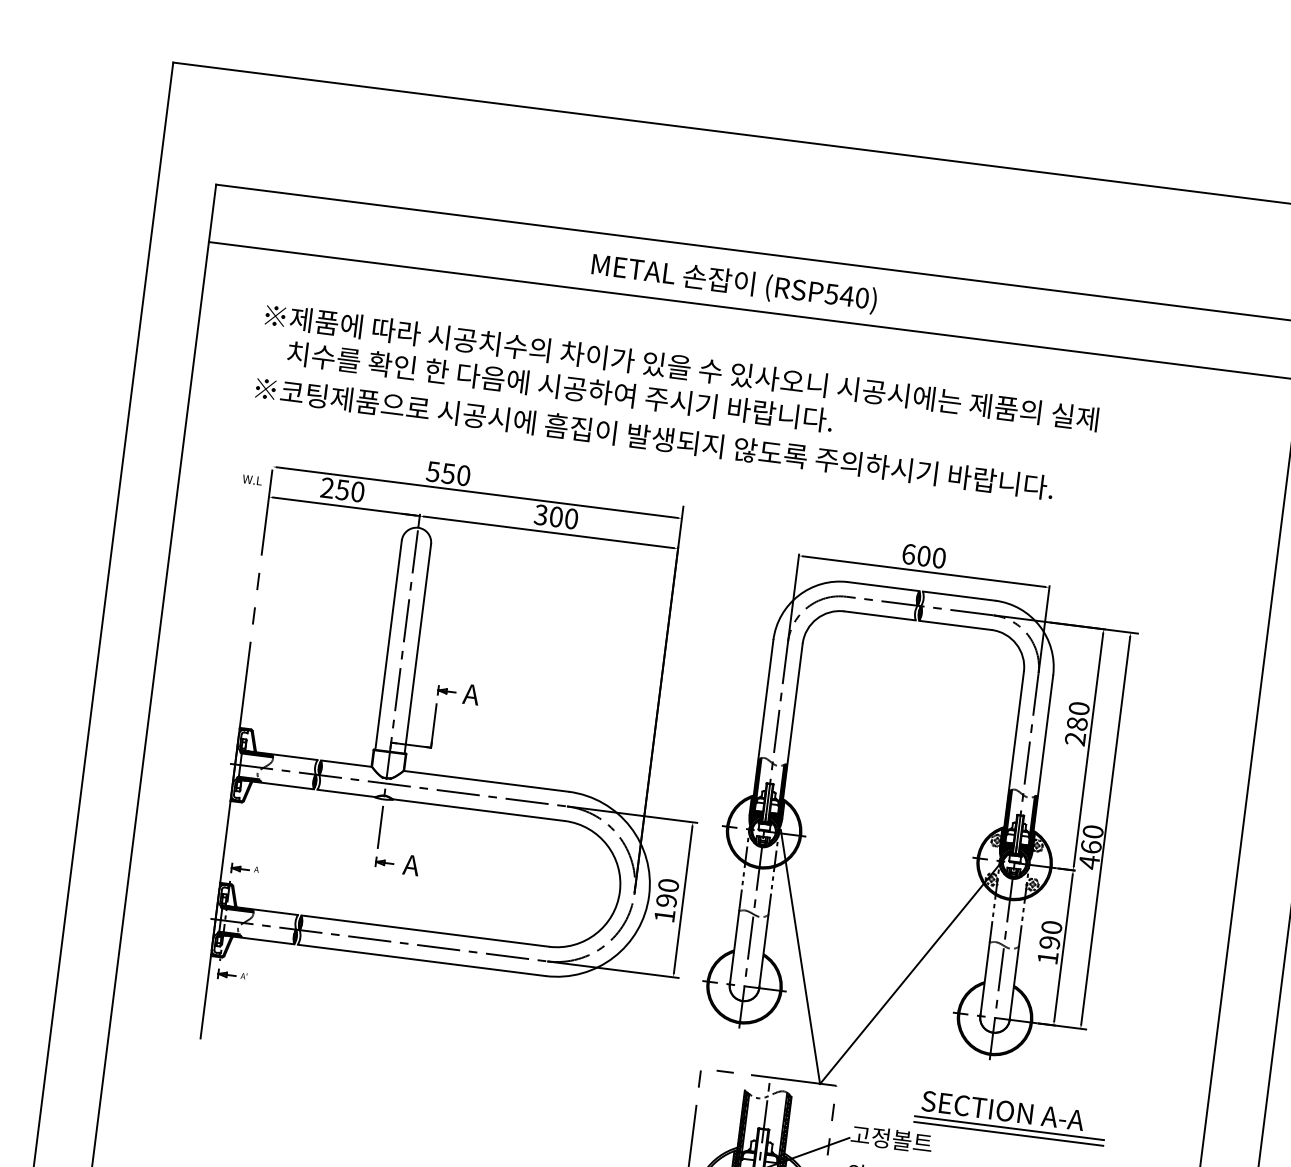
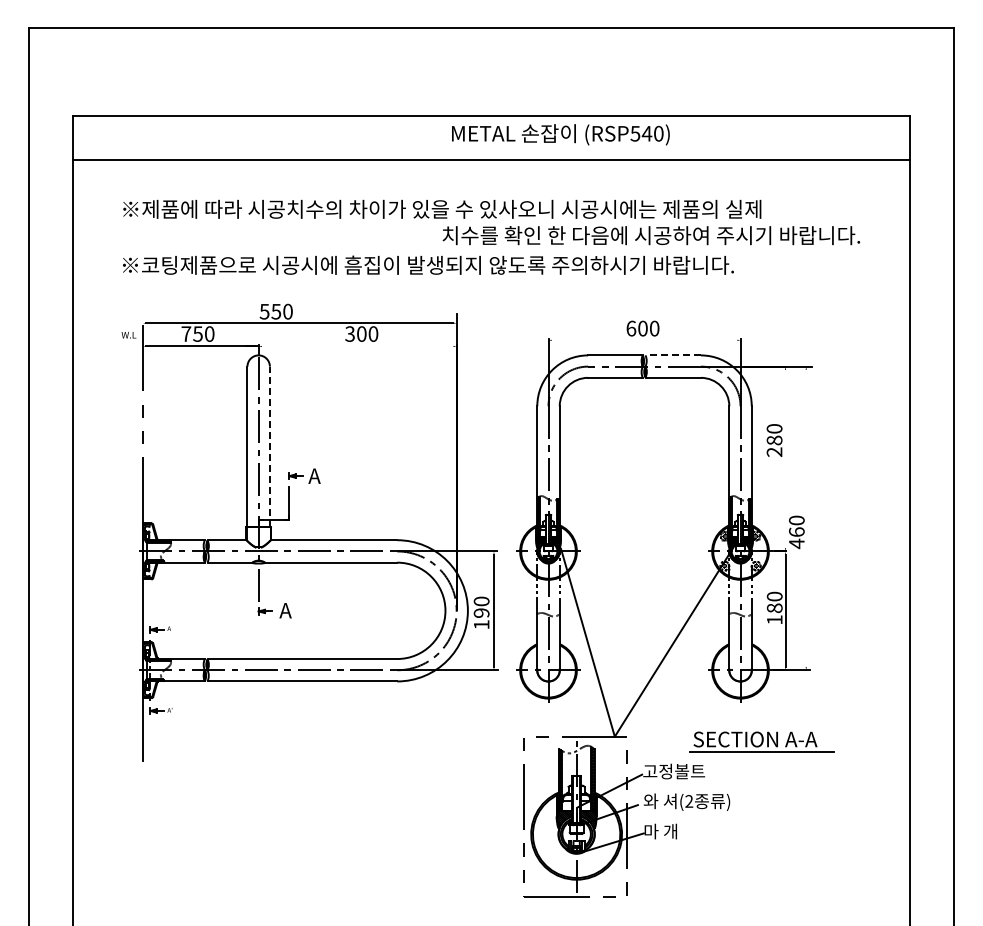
text: (733, 282) -> (560, 134), moved
text: (560, 386) -> (651, 235), moved
text: (327, 487) -> (186, 333), 250 -> 750
line: (548, 532) -> (357, 346), removed
line: (924, 571) -> (644, 340), removed
line: (959, 596) -> (673, 355), solid -> dashed
line: (417, 648) -> (269, 446), solid -> dashed
line: (1088, 749) -> (785, 458), removed
line: (1106, 829) -> (806, 517), removed
text: (1049, 943) -> (774, 608), 190 -> 180
line: (1008, 1133) -> (761, 756), removed

